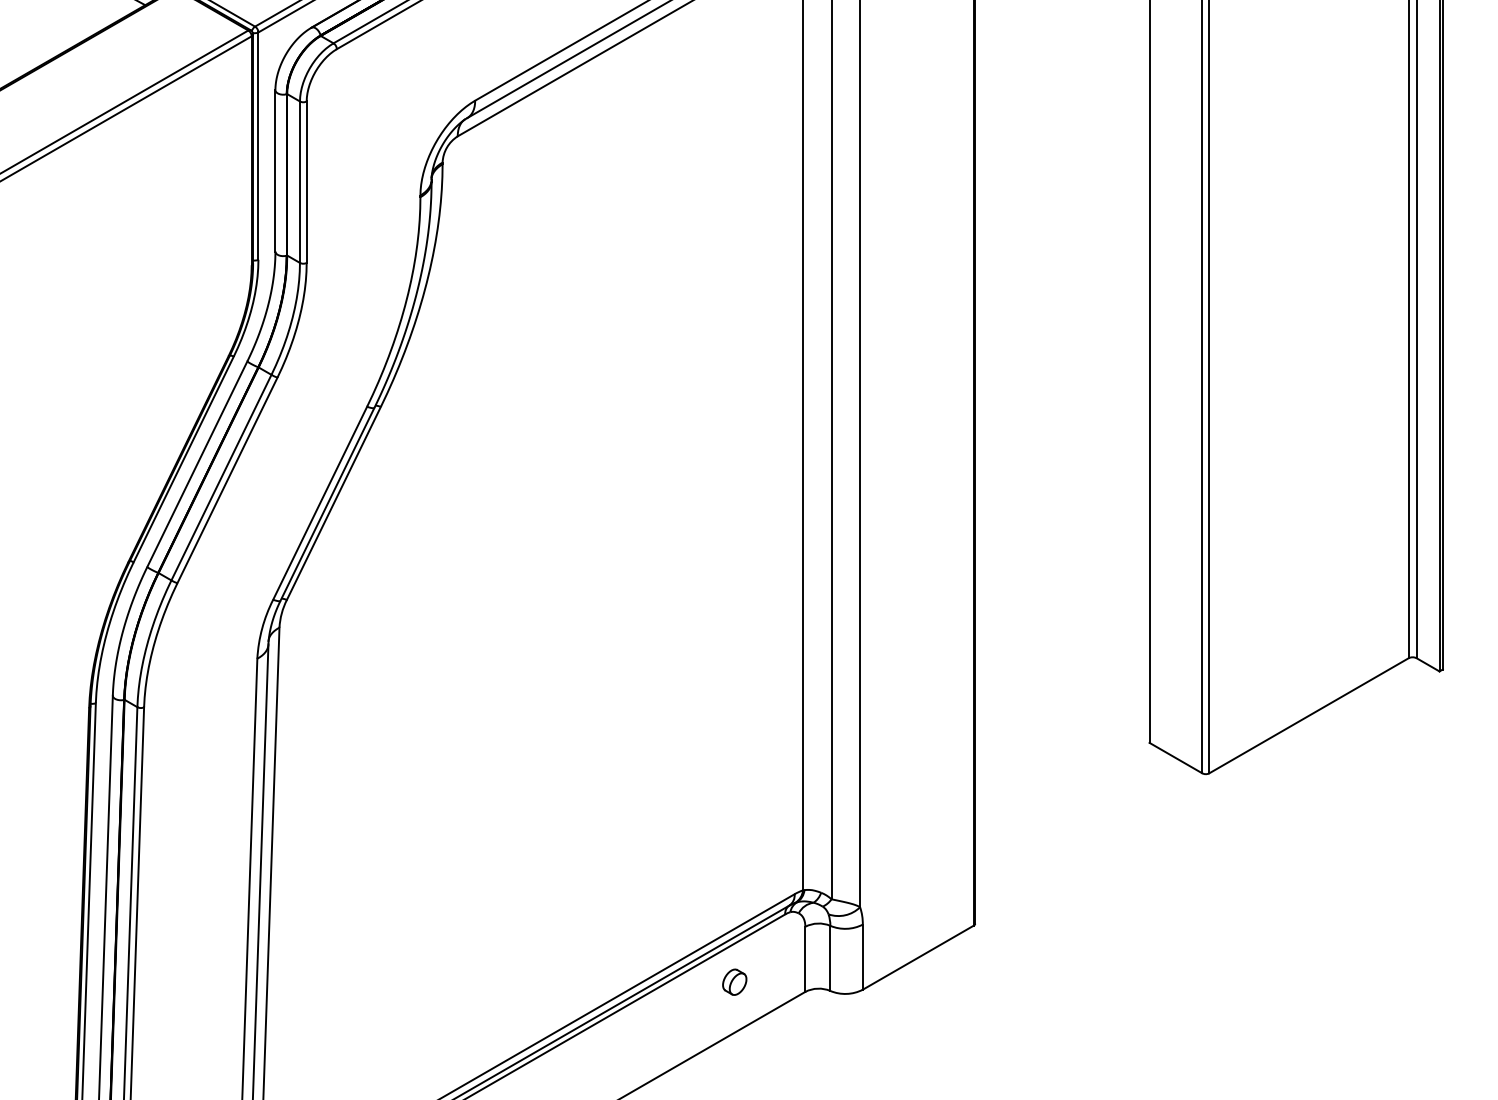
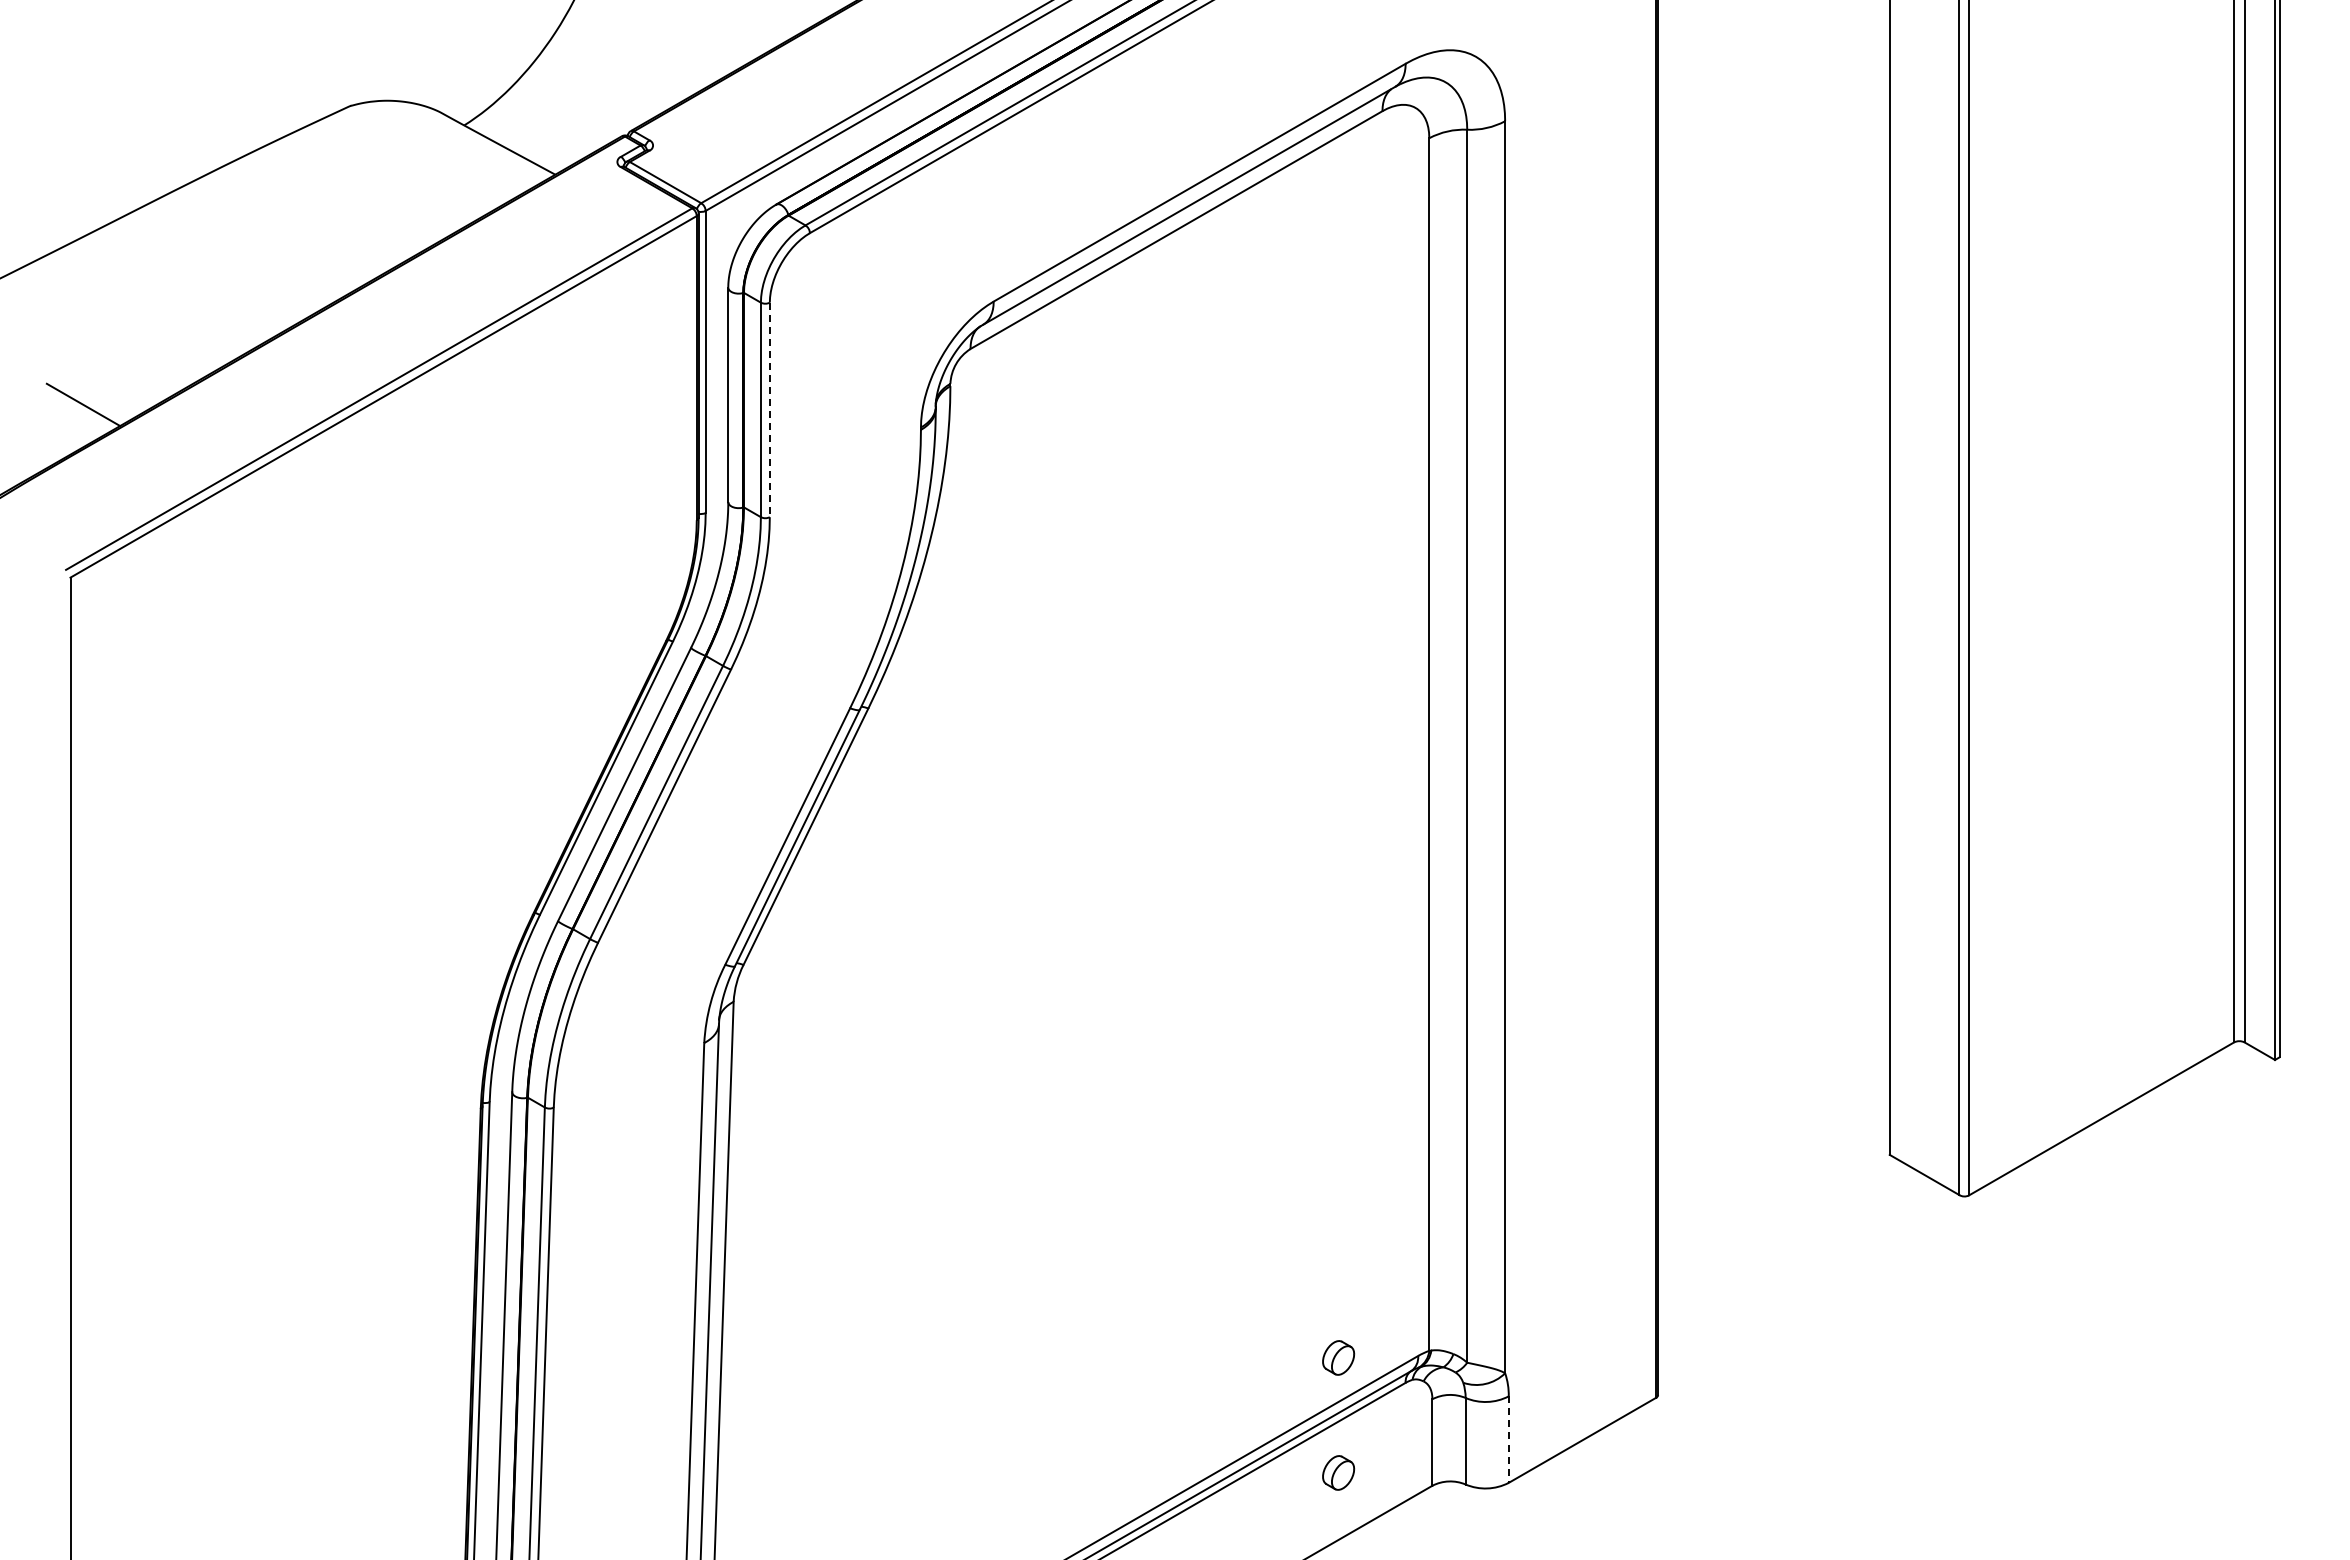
line: (306, 182) -> (769, 410), solid -> dashed
part: (734, 895) -> (1338, 1357), added
line: (862, 957) -> (1508, 1440), solid -> dashed

